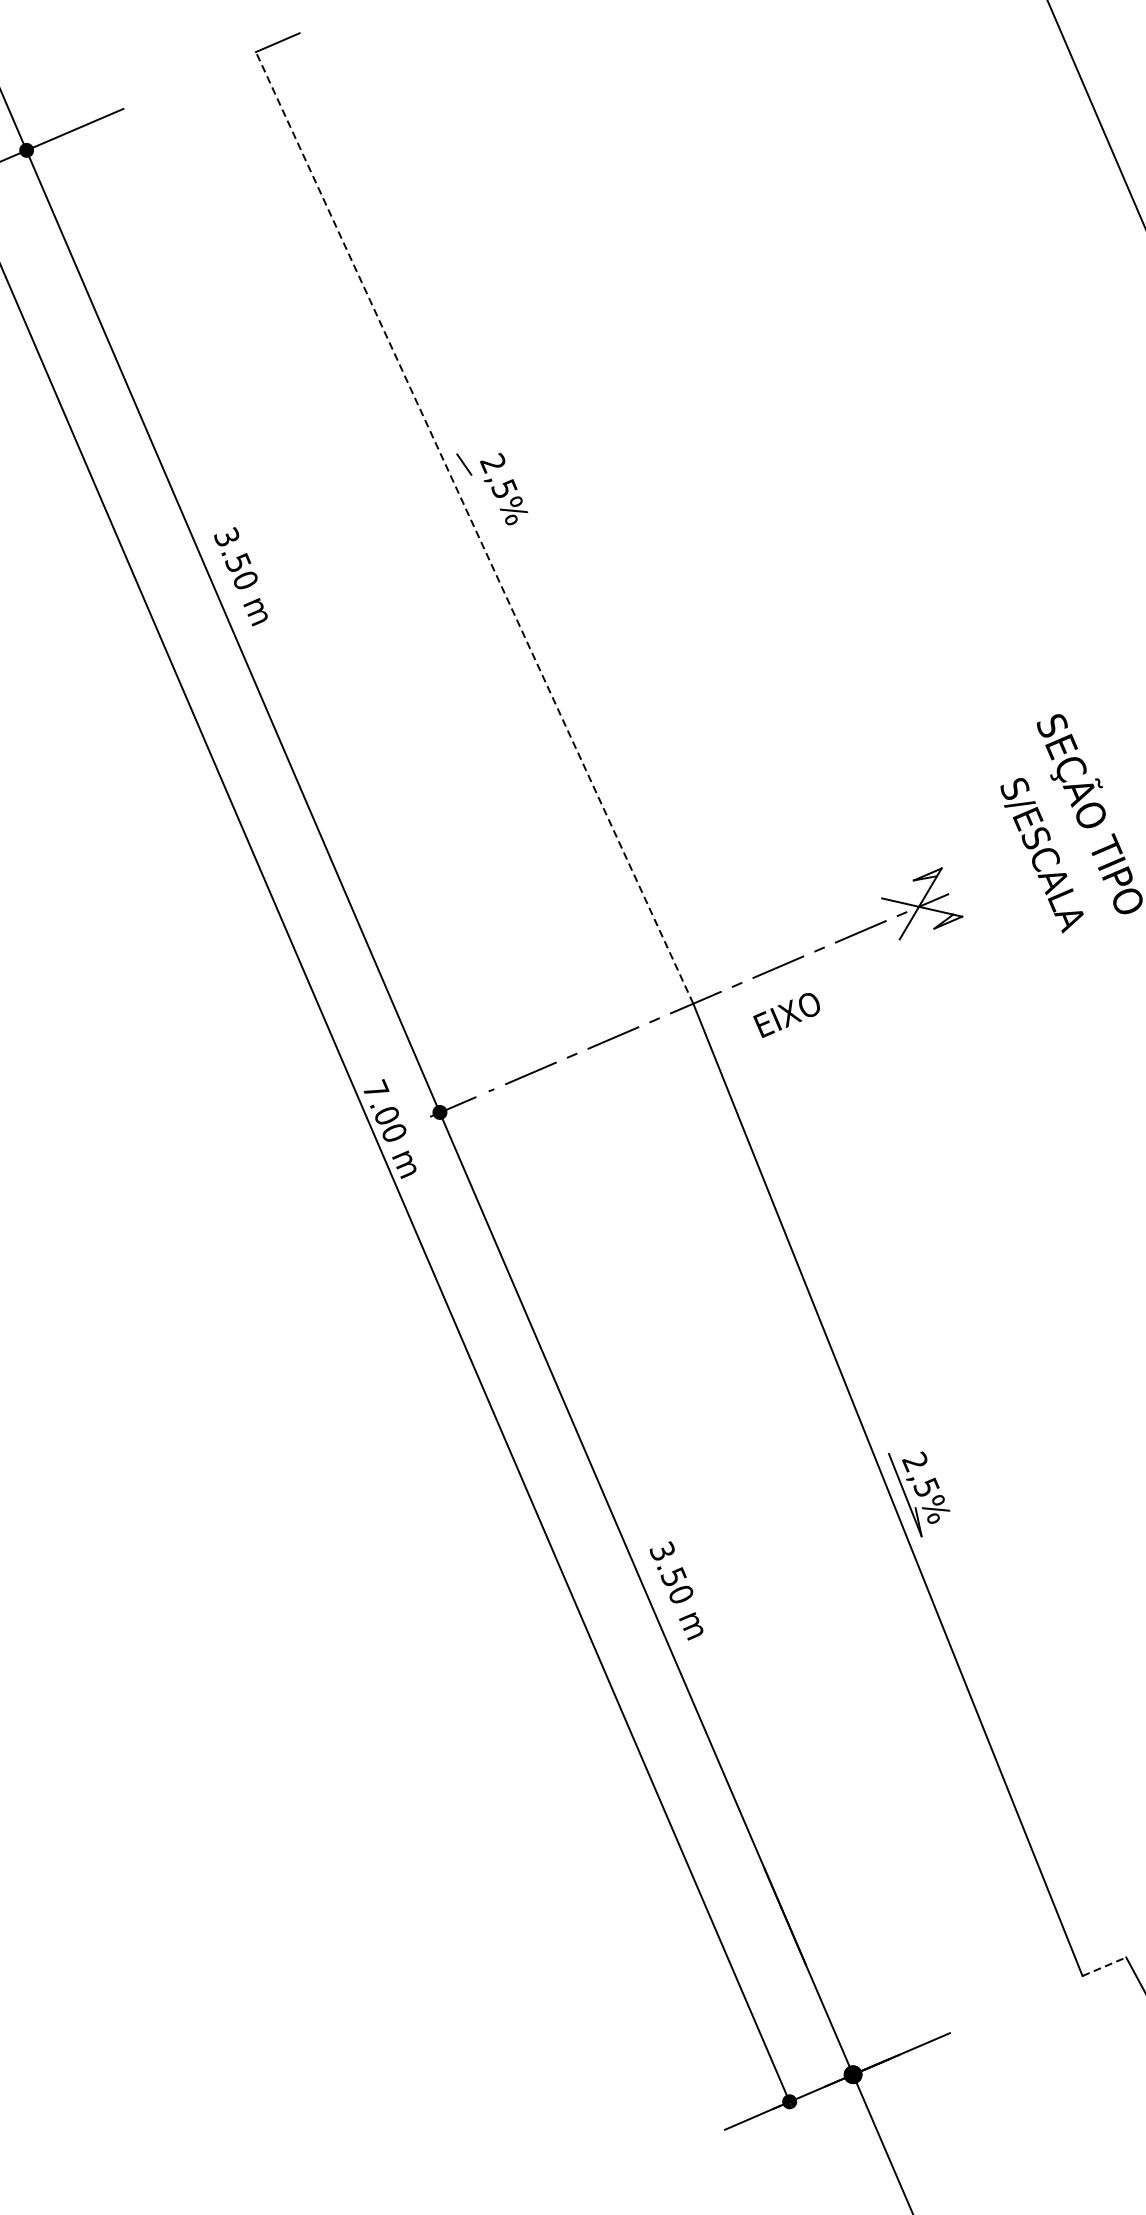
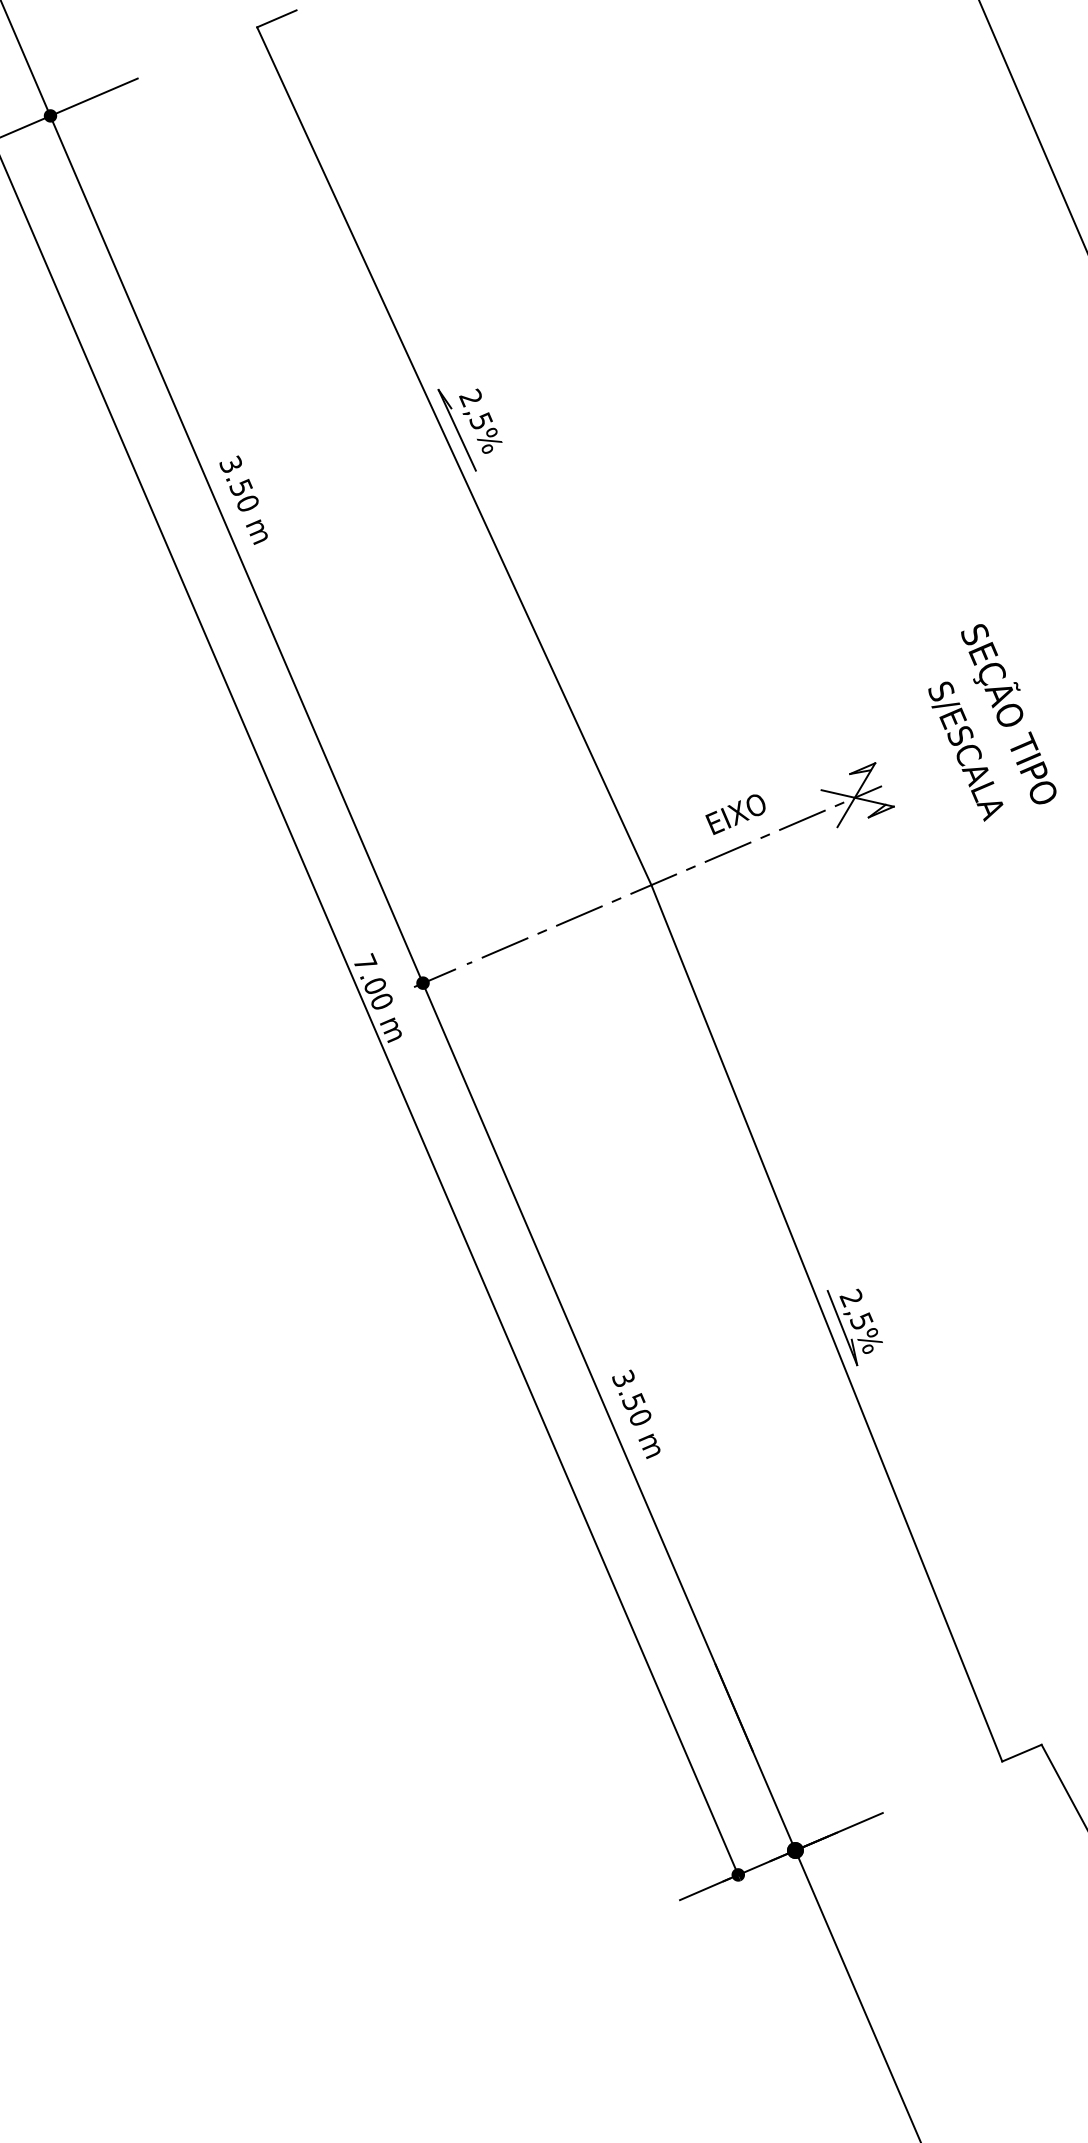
line: (477, 499) -> (456, 430), added
line: (474, 527) -> (454, 455), dashed -> solid
text: (786, 1015) -> (735, 814), moved
line: (1105, 1965) -> (1022, 1752), dashed -> solid

